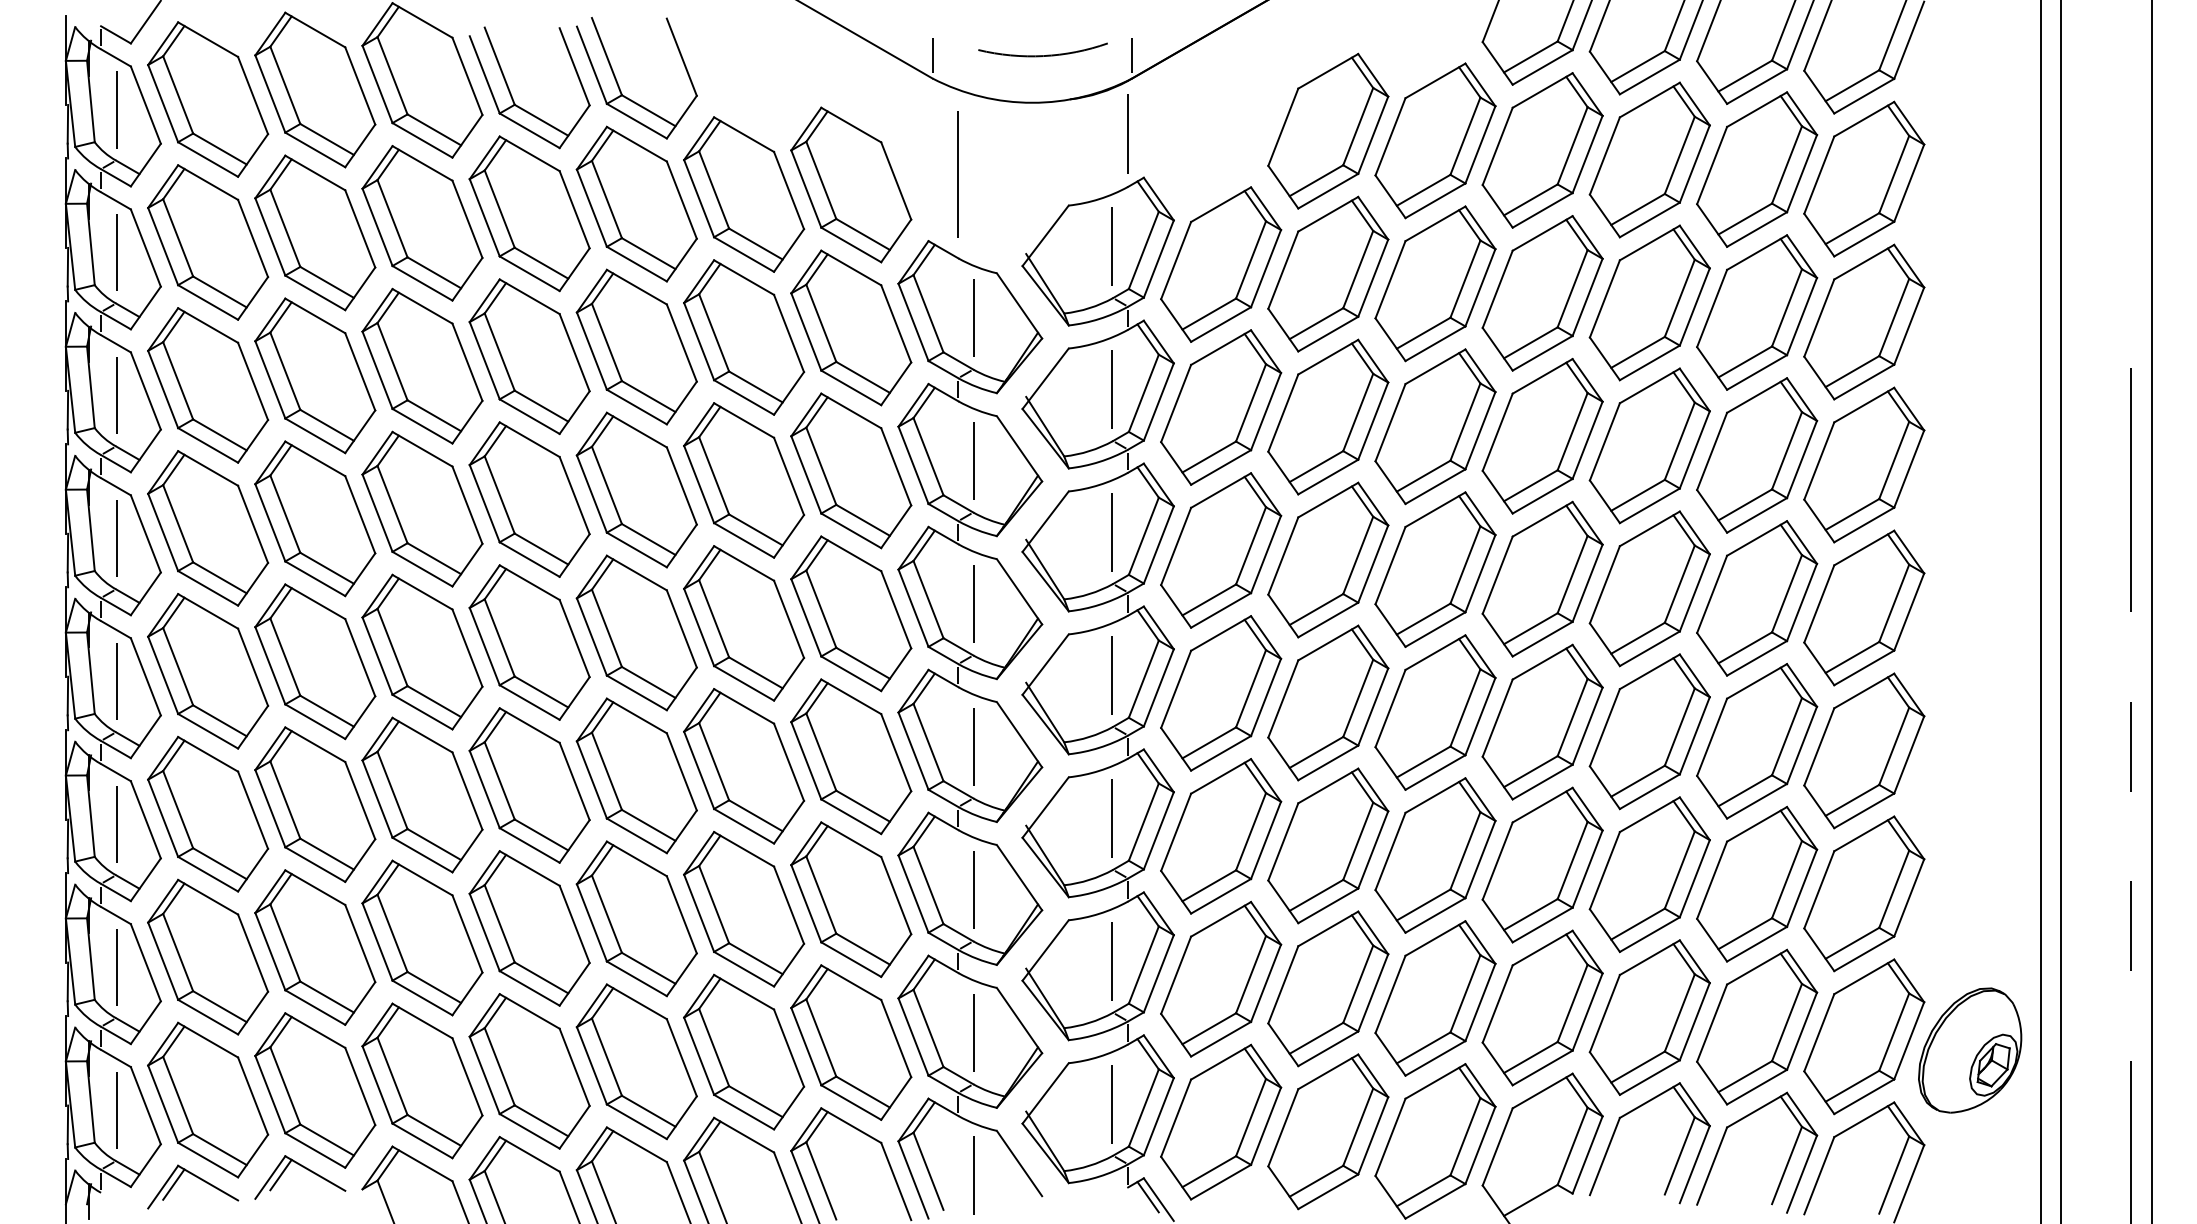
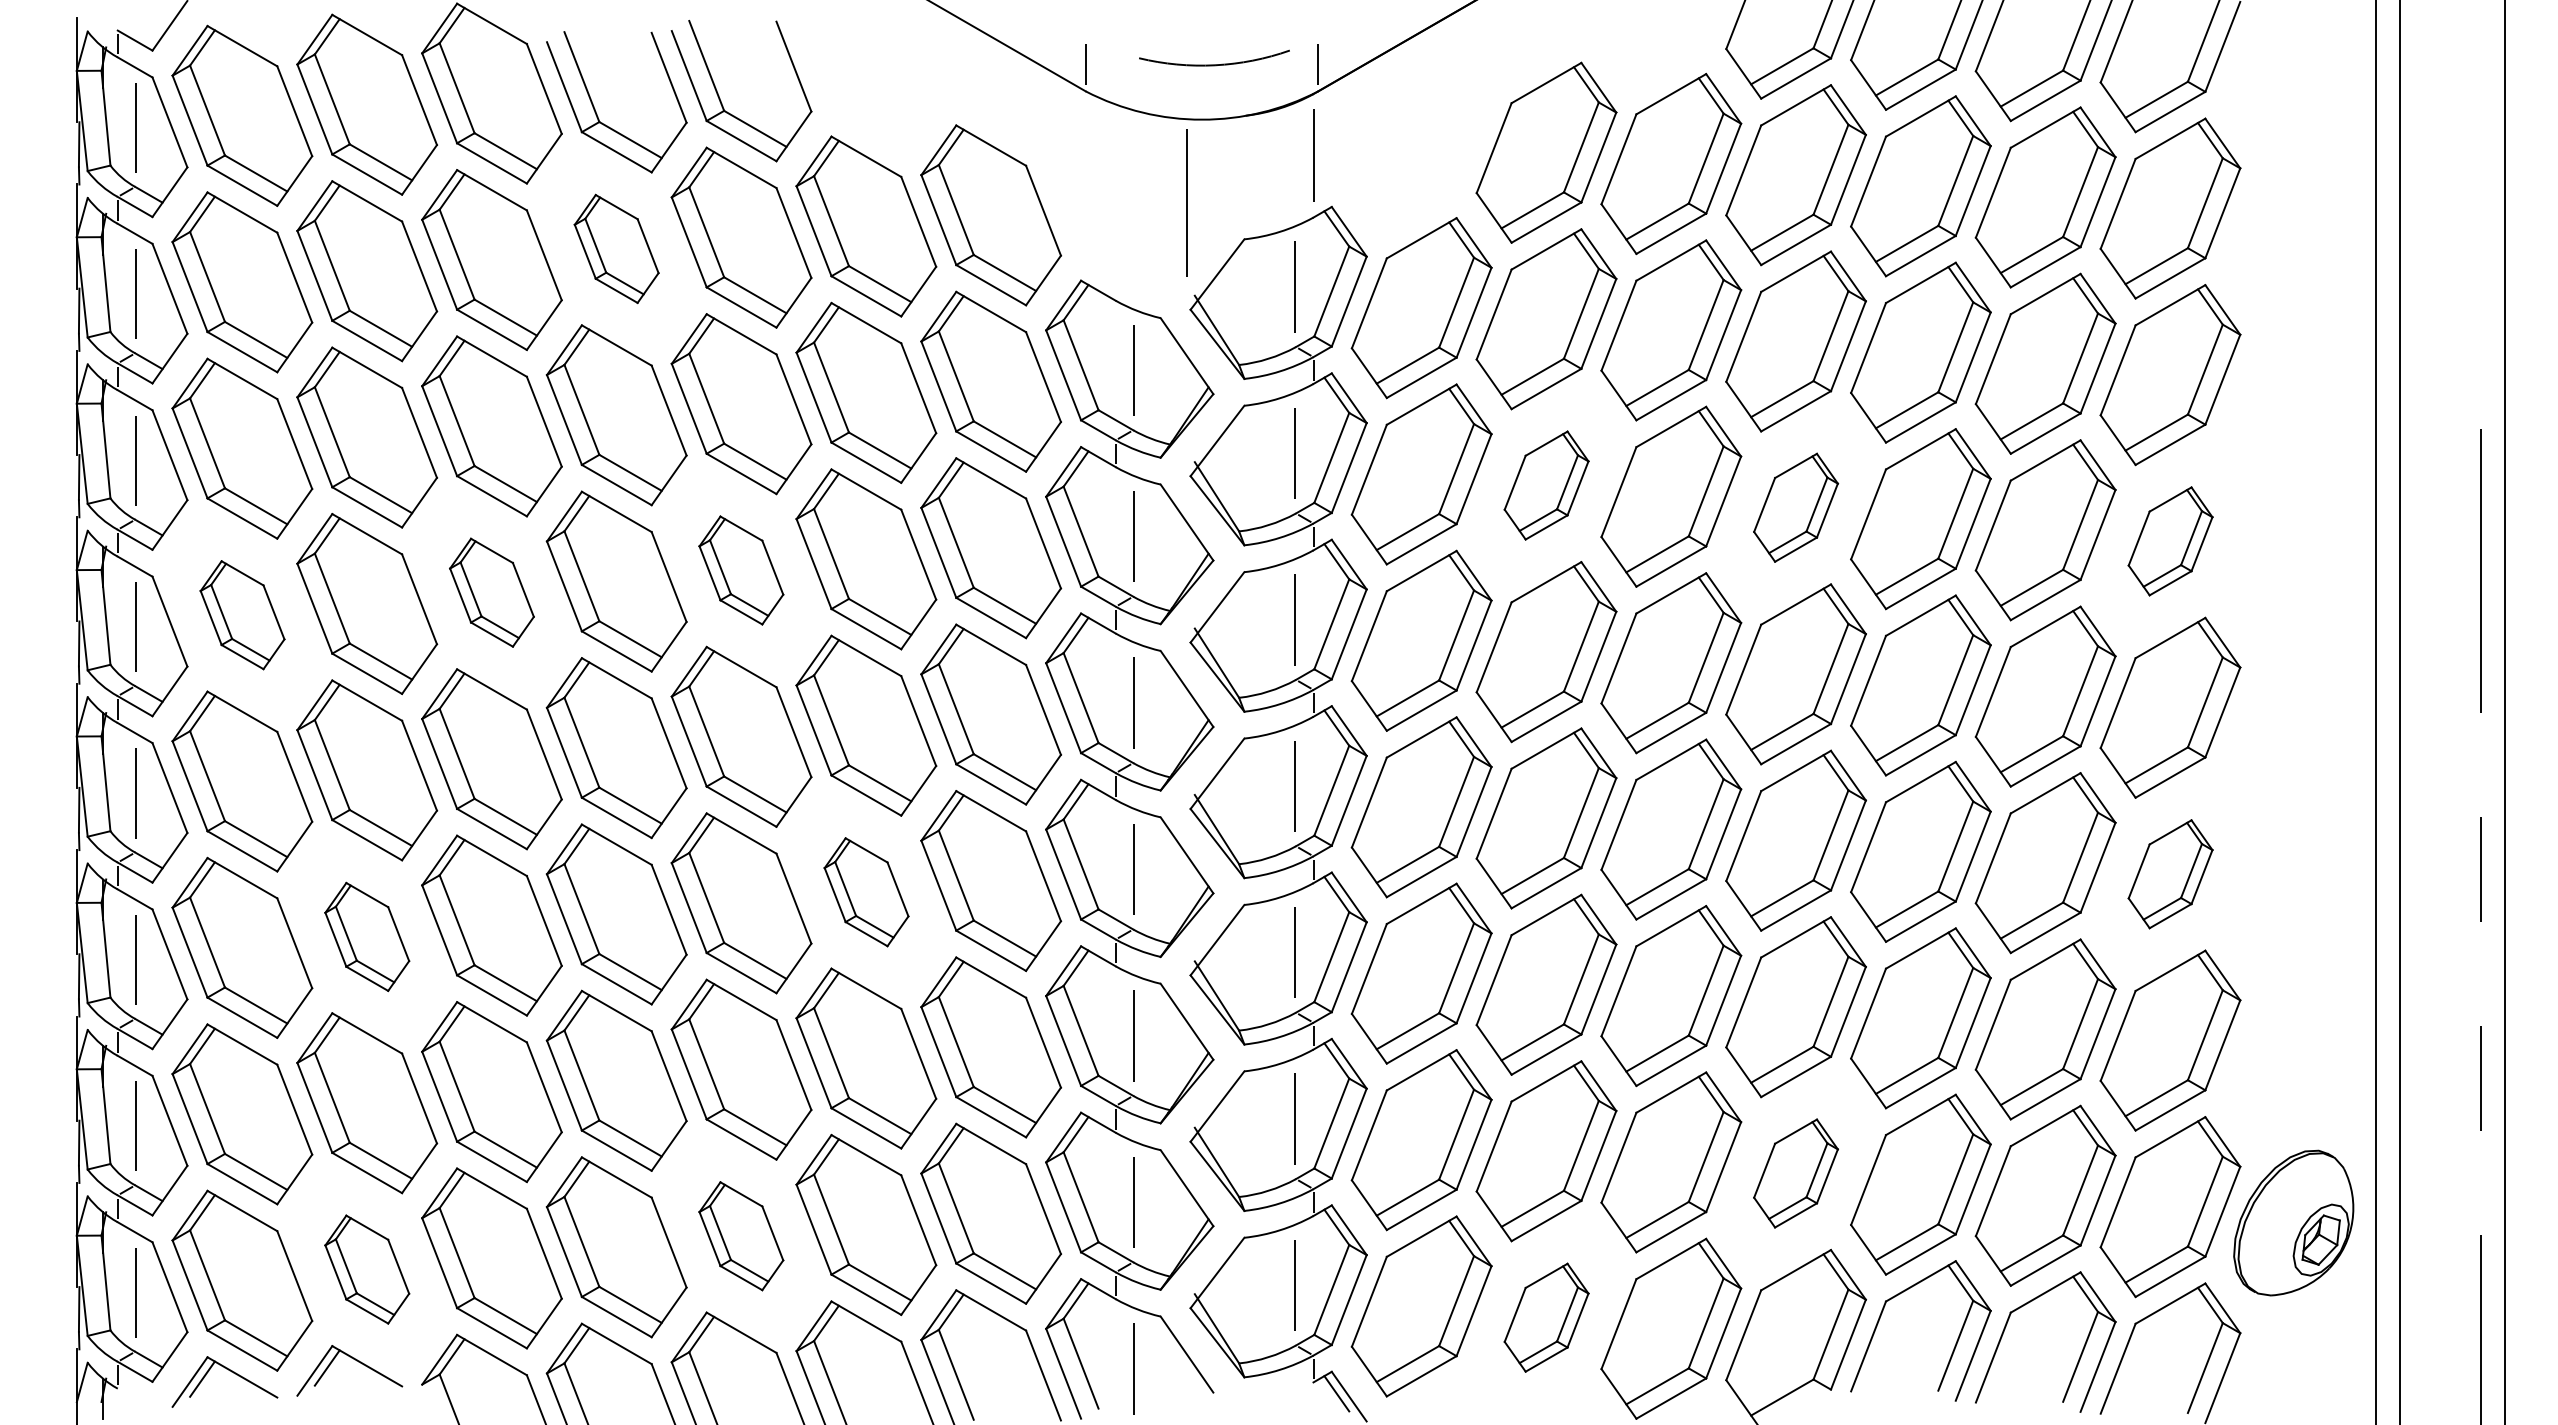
line: (957, 174) -> (1185, 203), moved
part: (529, 213) -> (616, 248), size x0.6
part: (1328, 416) -> (1546, 484), size x0.6
part: (1542, 435) -> (1795, 507), size x0.6
part: (1864, 464) -> (2170, 540), size x0.6
part: (636, 489) -> (741, 569), size x0.6
part: (422, 508) -> (492, 592), size x0.6
part: (208, 528) -> (242, 615), size x0.6
part: (1864, 750) -> (2170, 873), size x0.6
part: (744, 766) -> (866, 892), size x0.6
part: (315, 804) -> (367, 936), size x0.6
part: (1542, 1007) -> (1795, 1172), size x0.6
part: (636, 1061) -> (741, 1235), size x0.6
part: (315, 1090) -> (367, 1269), size x0.6
part: (1328, 1131) -> (1546, 1317), size x0.6

